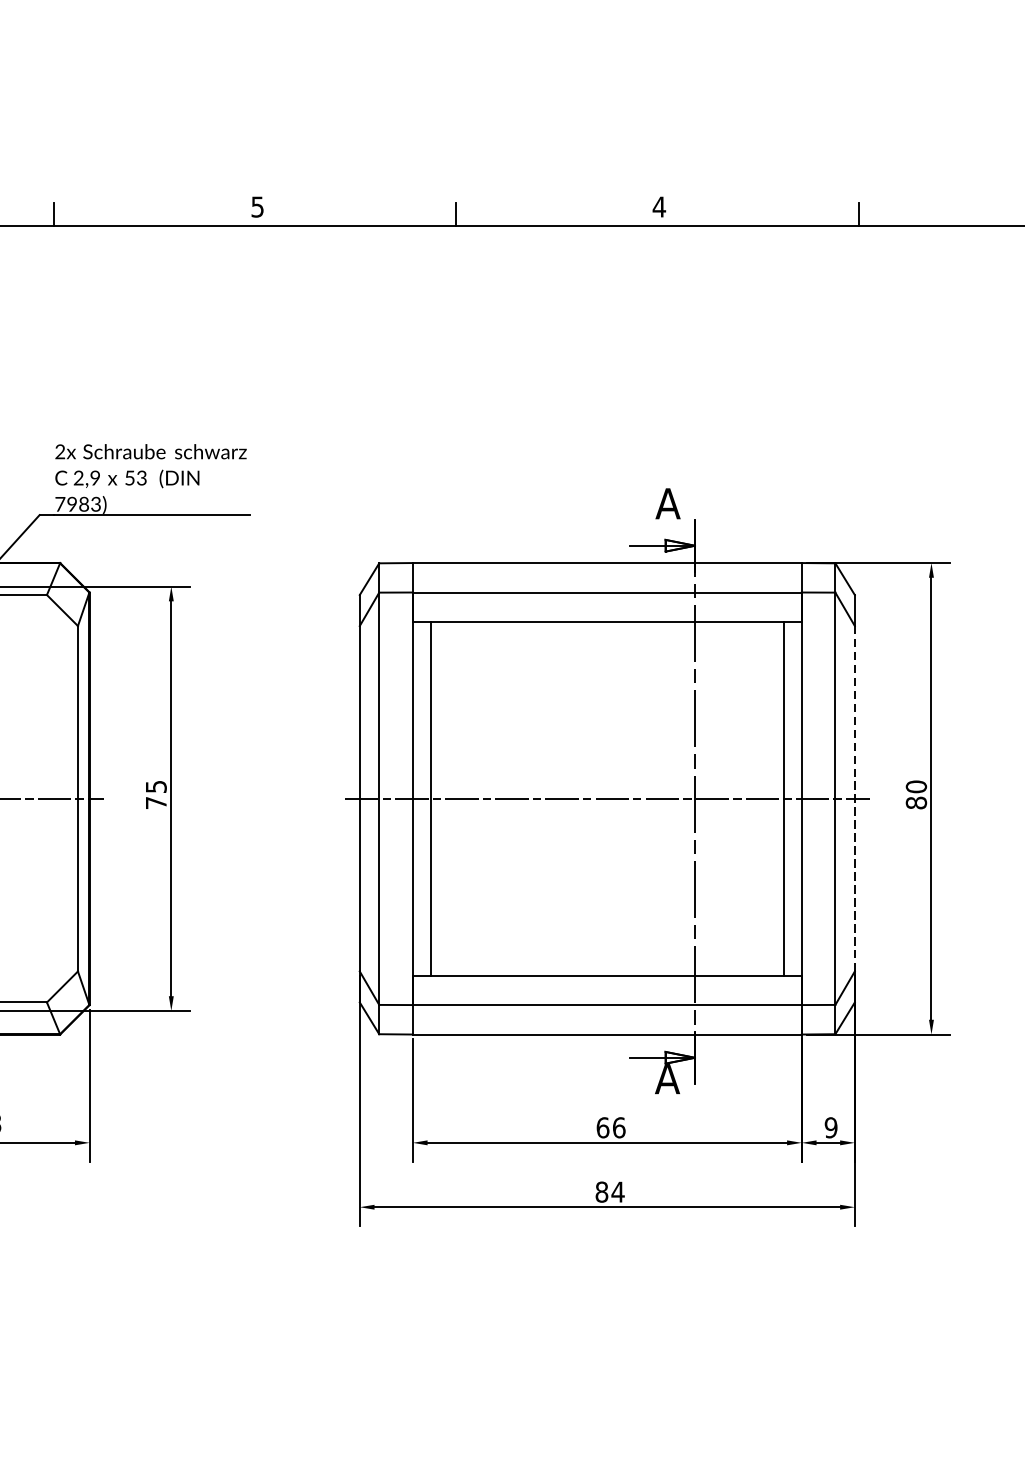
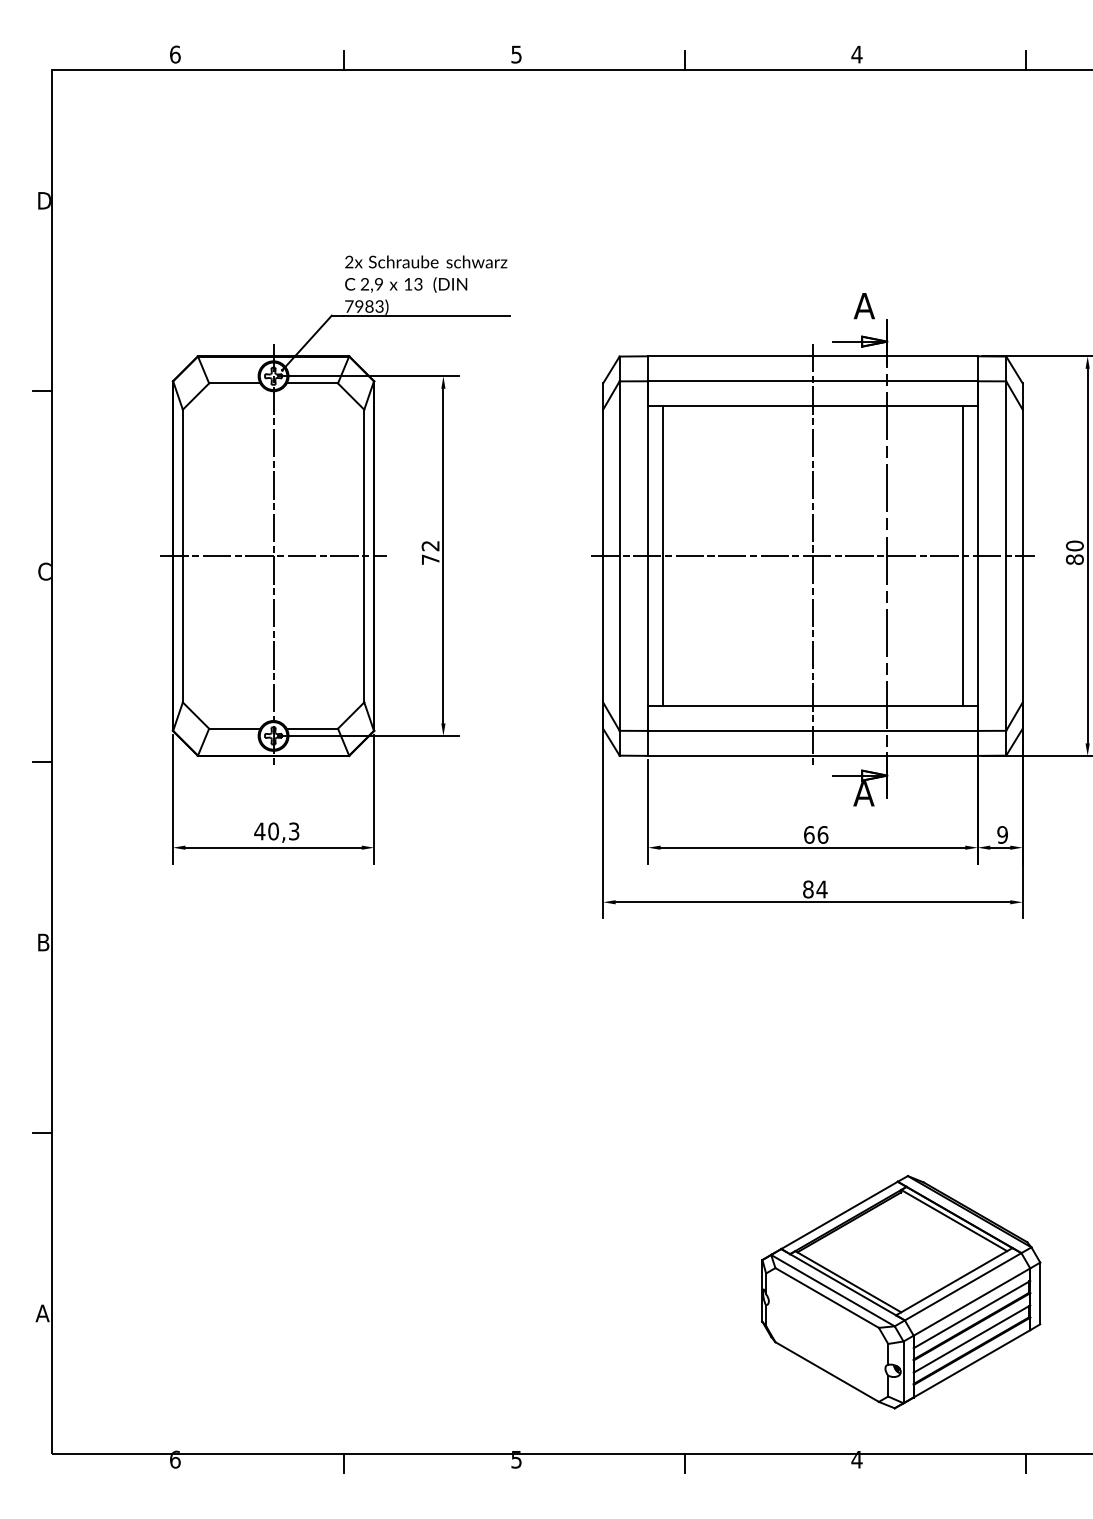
text: (130, 478) -> (408, 284), 53 -> 13
text: (156, 787) -> (430, 546), 75 -> 72
line: (606, 798) -> (812, 555), added
line: (854, 798) -> (1022, 555), dashed -> solid

